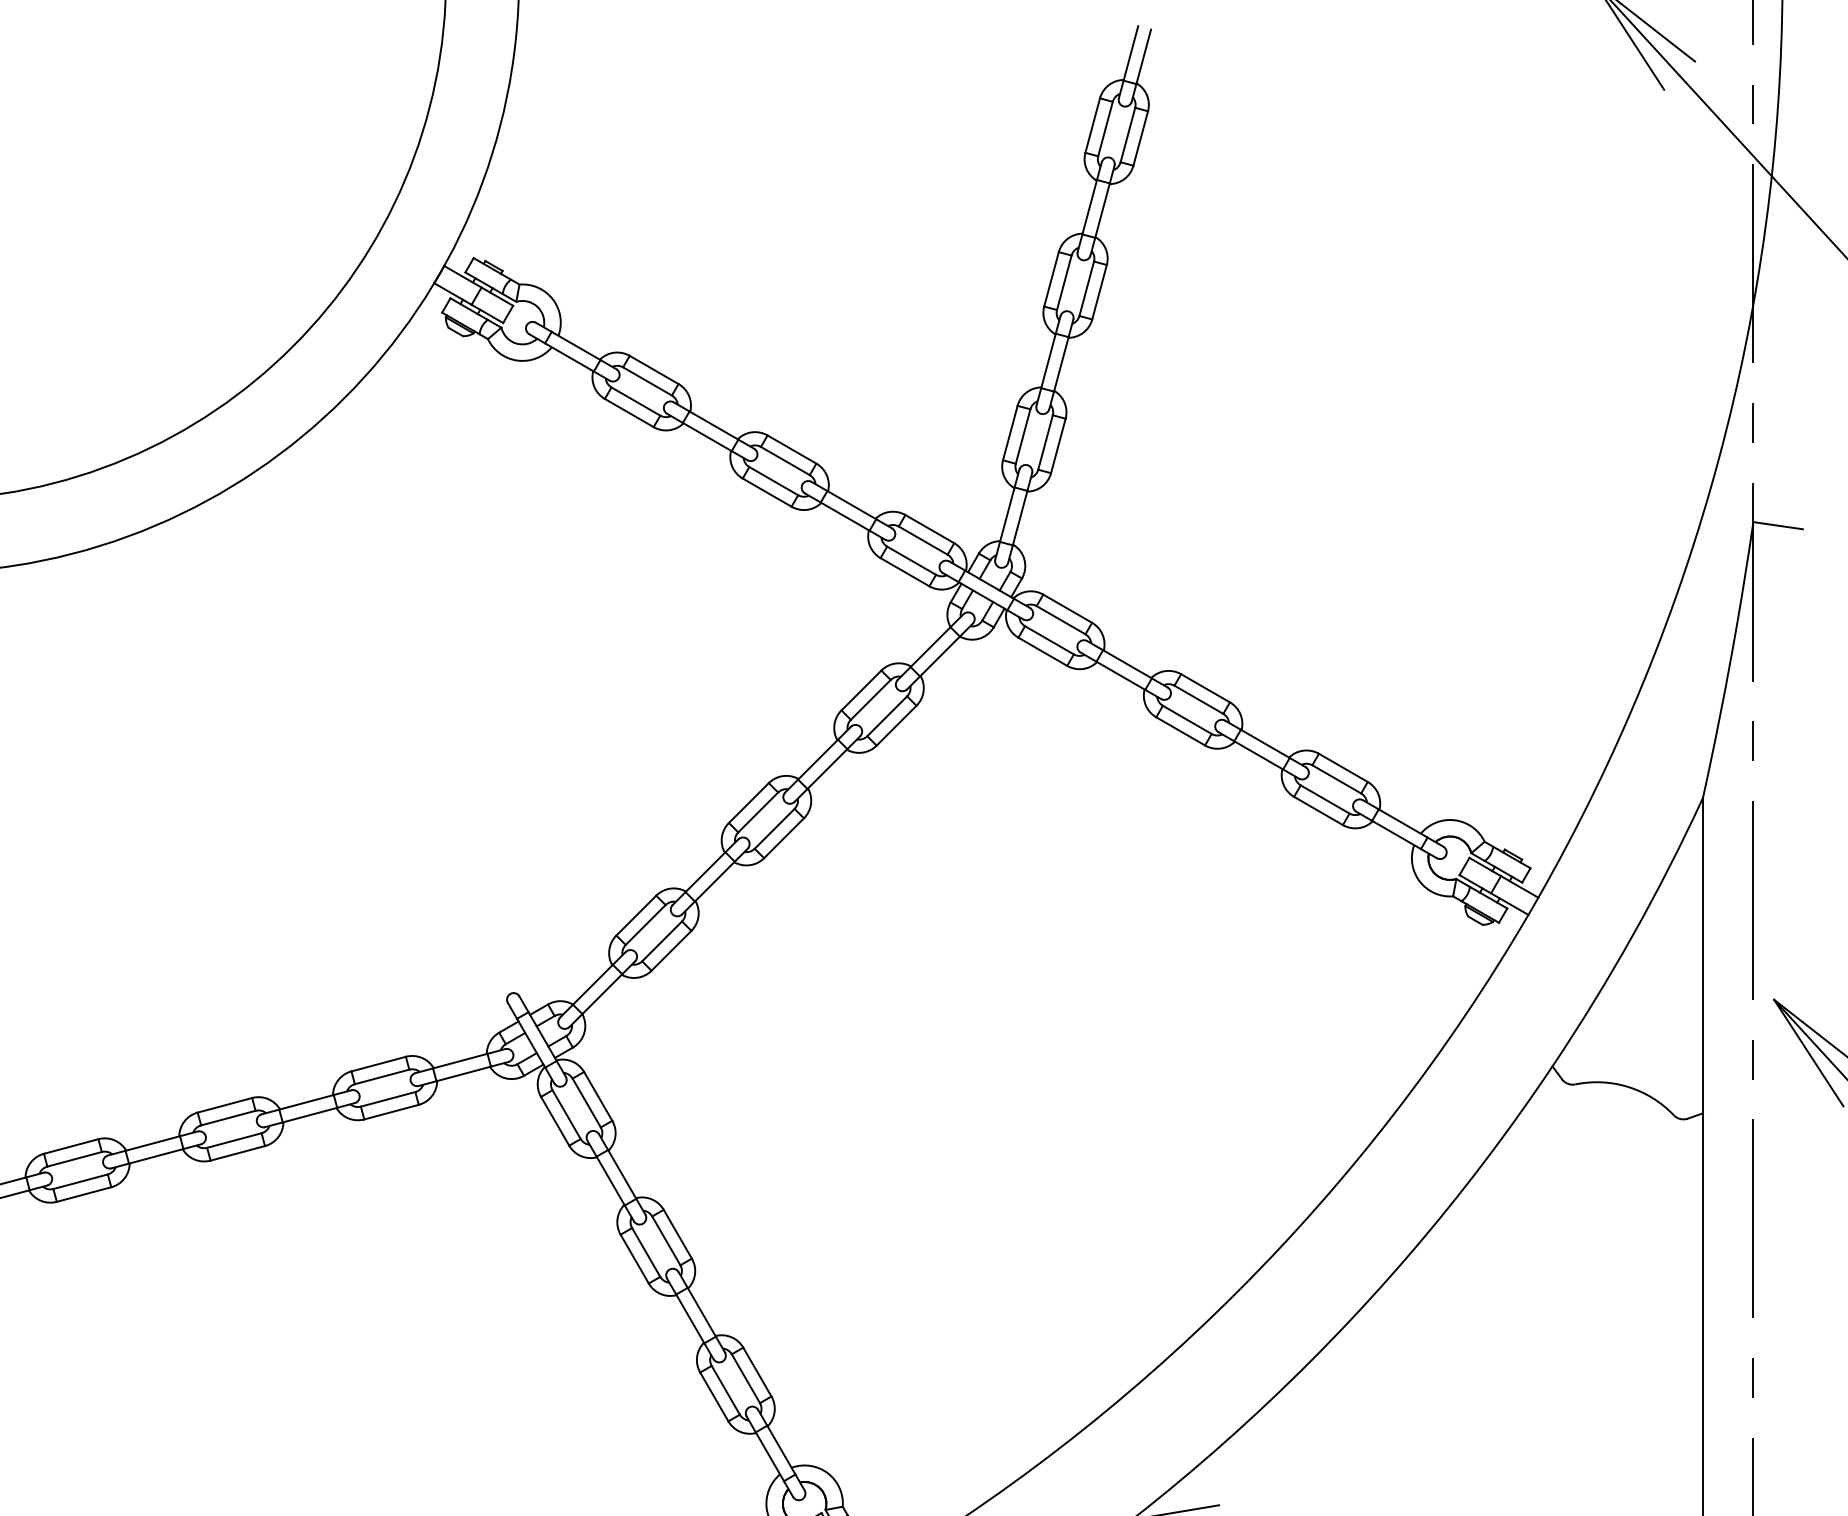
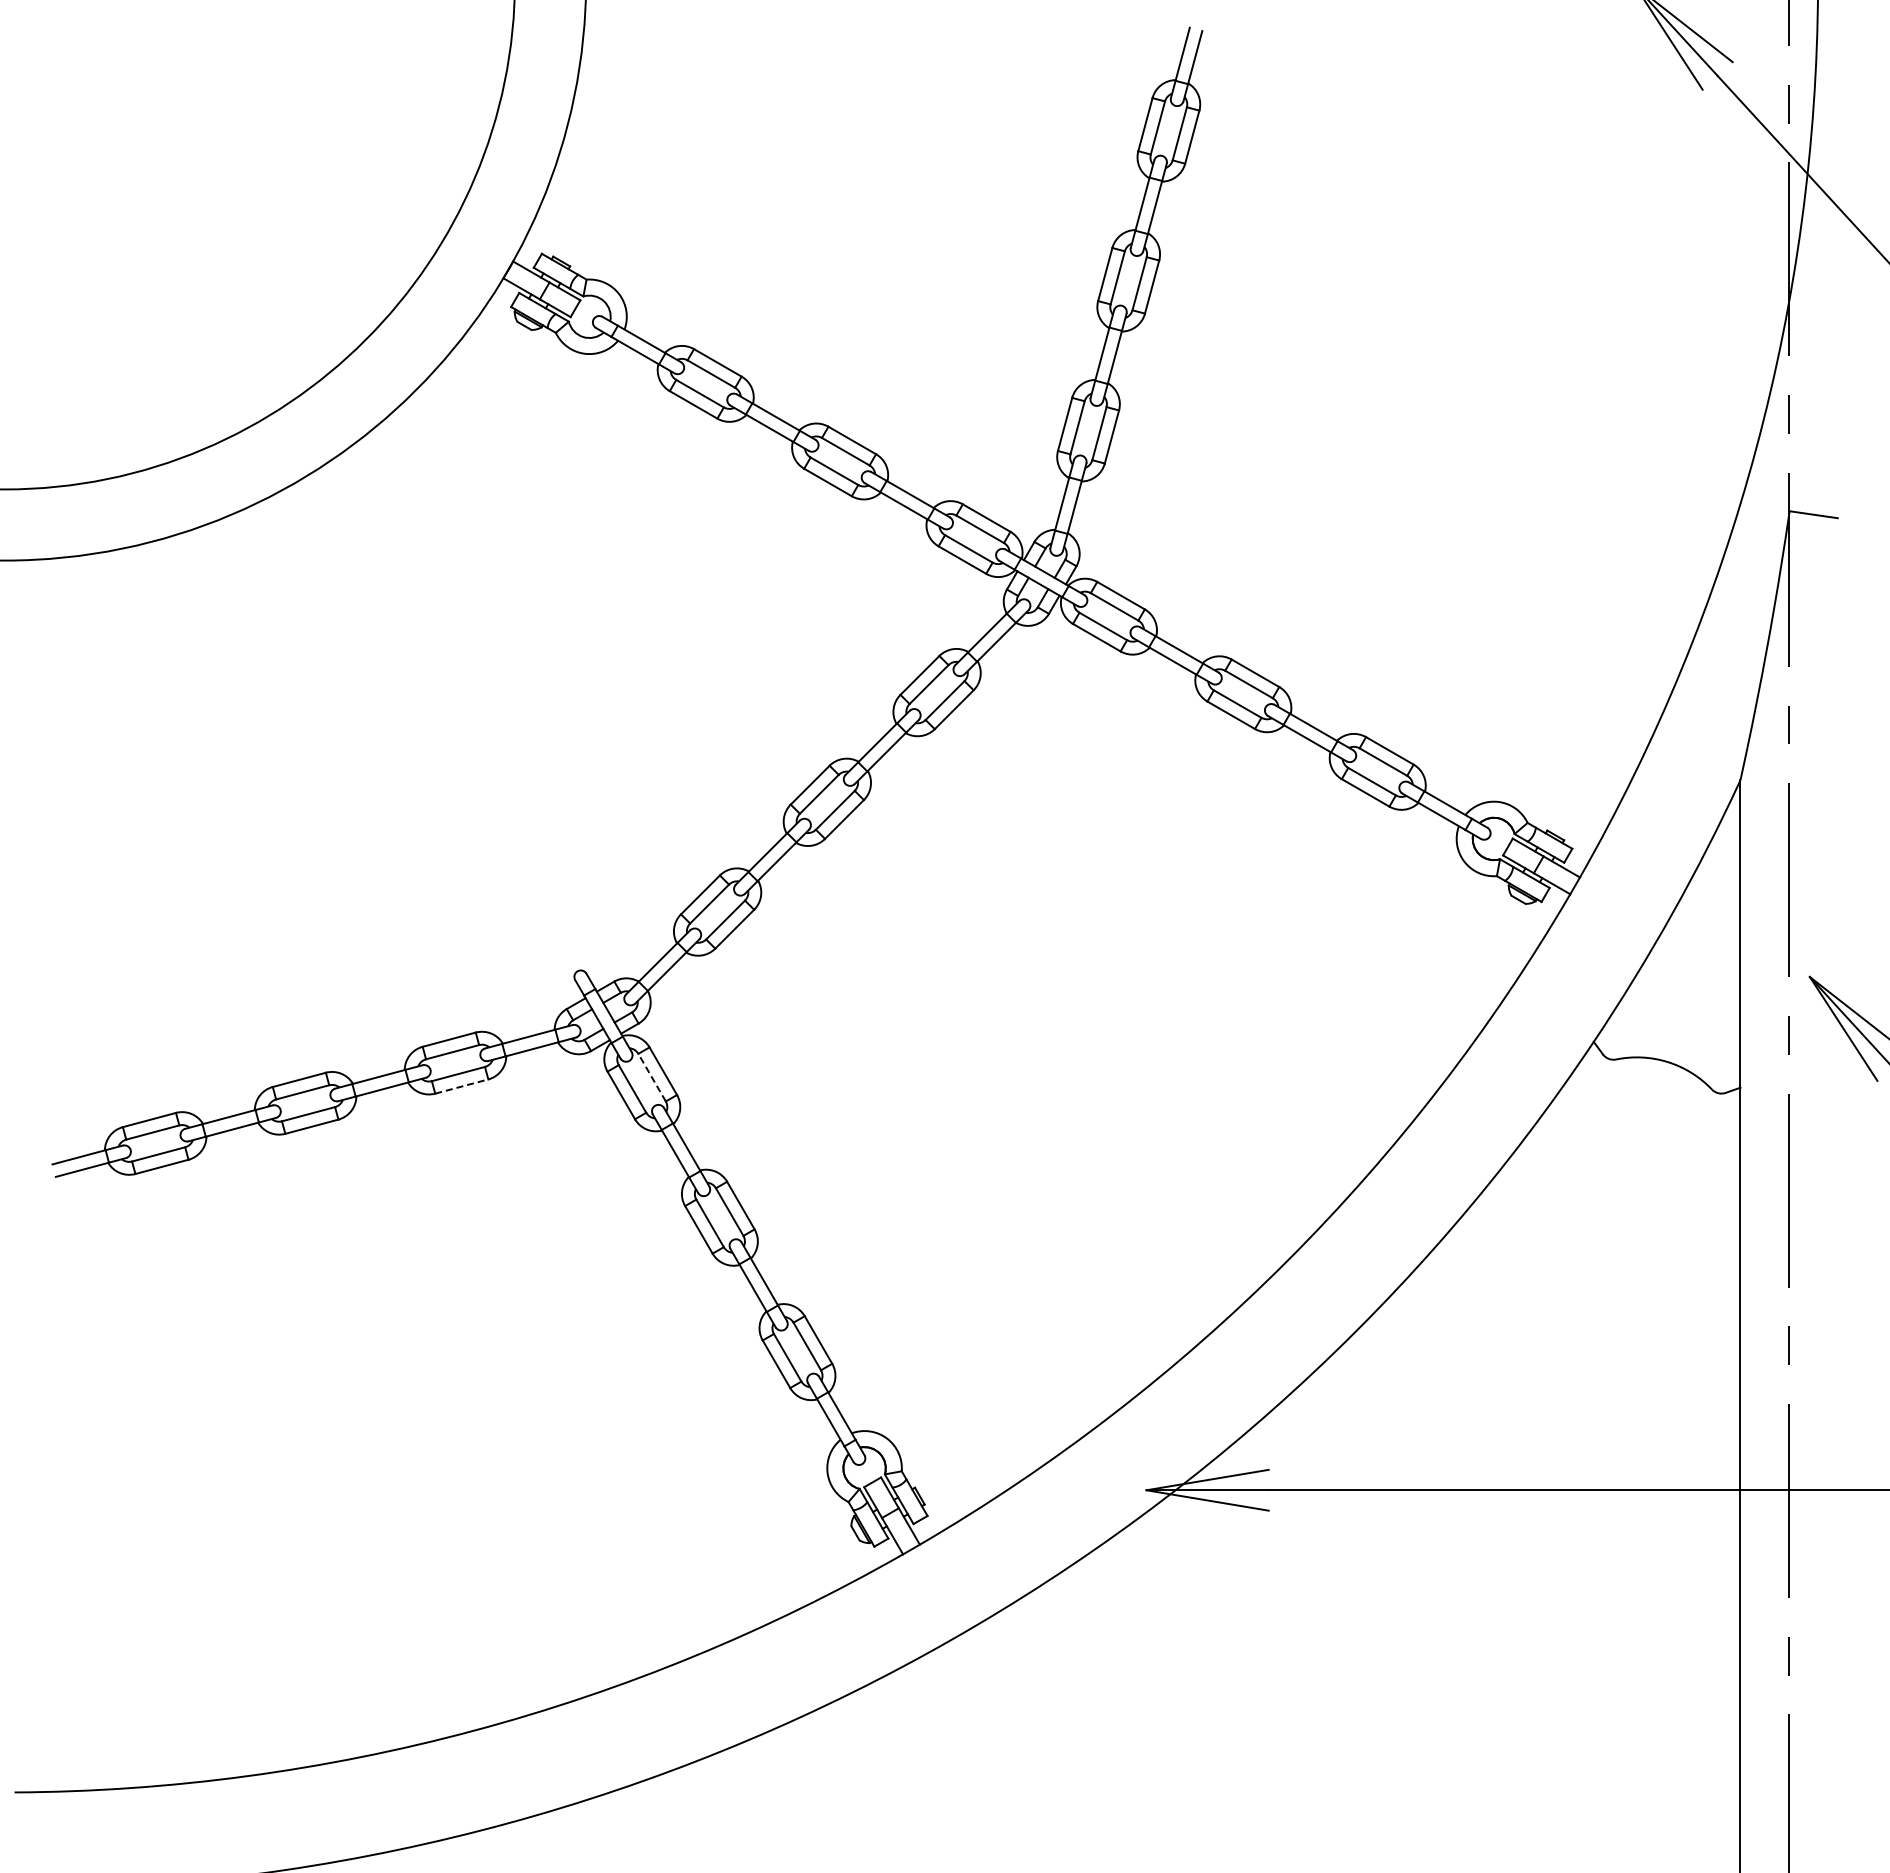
line: (586, 1102) -> (651, 1077), solid -> dashed
line: (392, 1112) -> (462, 1086), solid -> dashed

